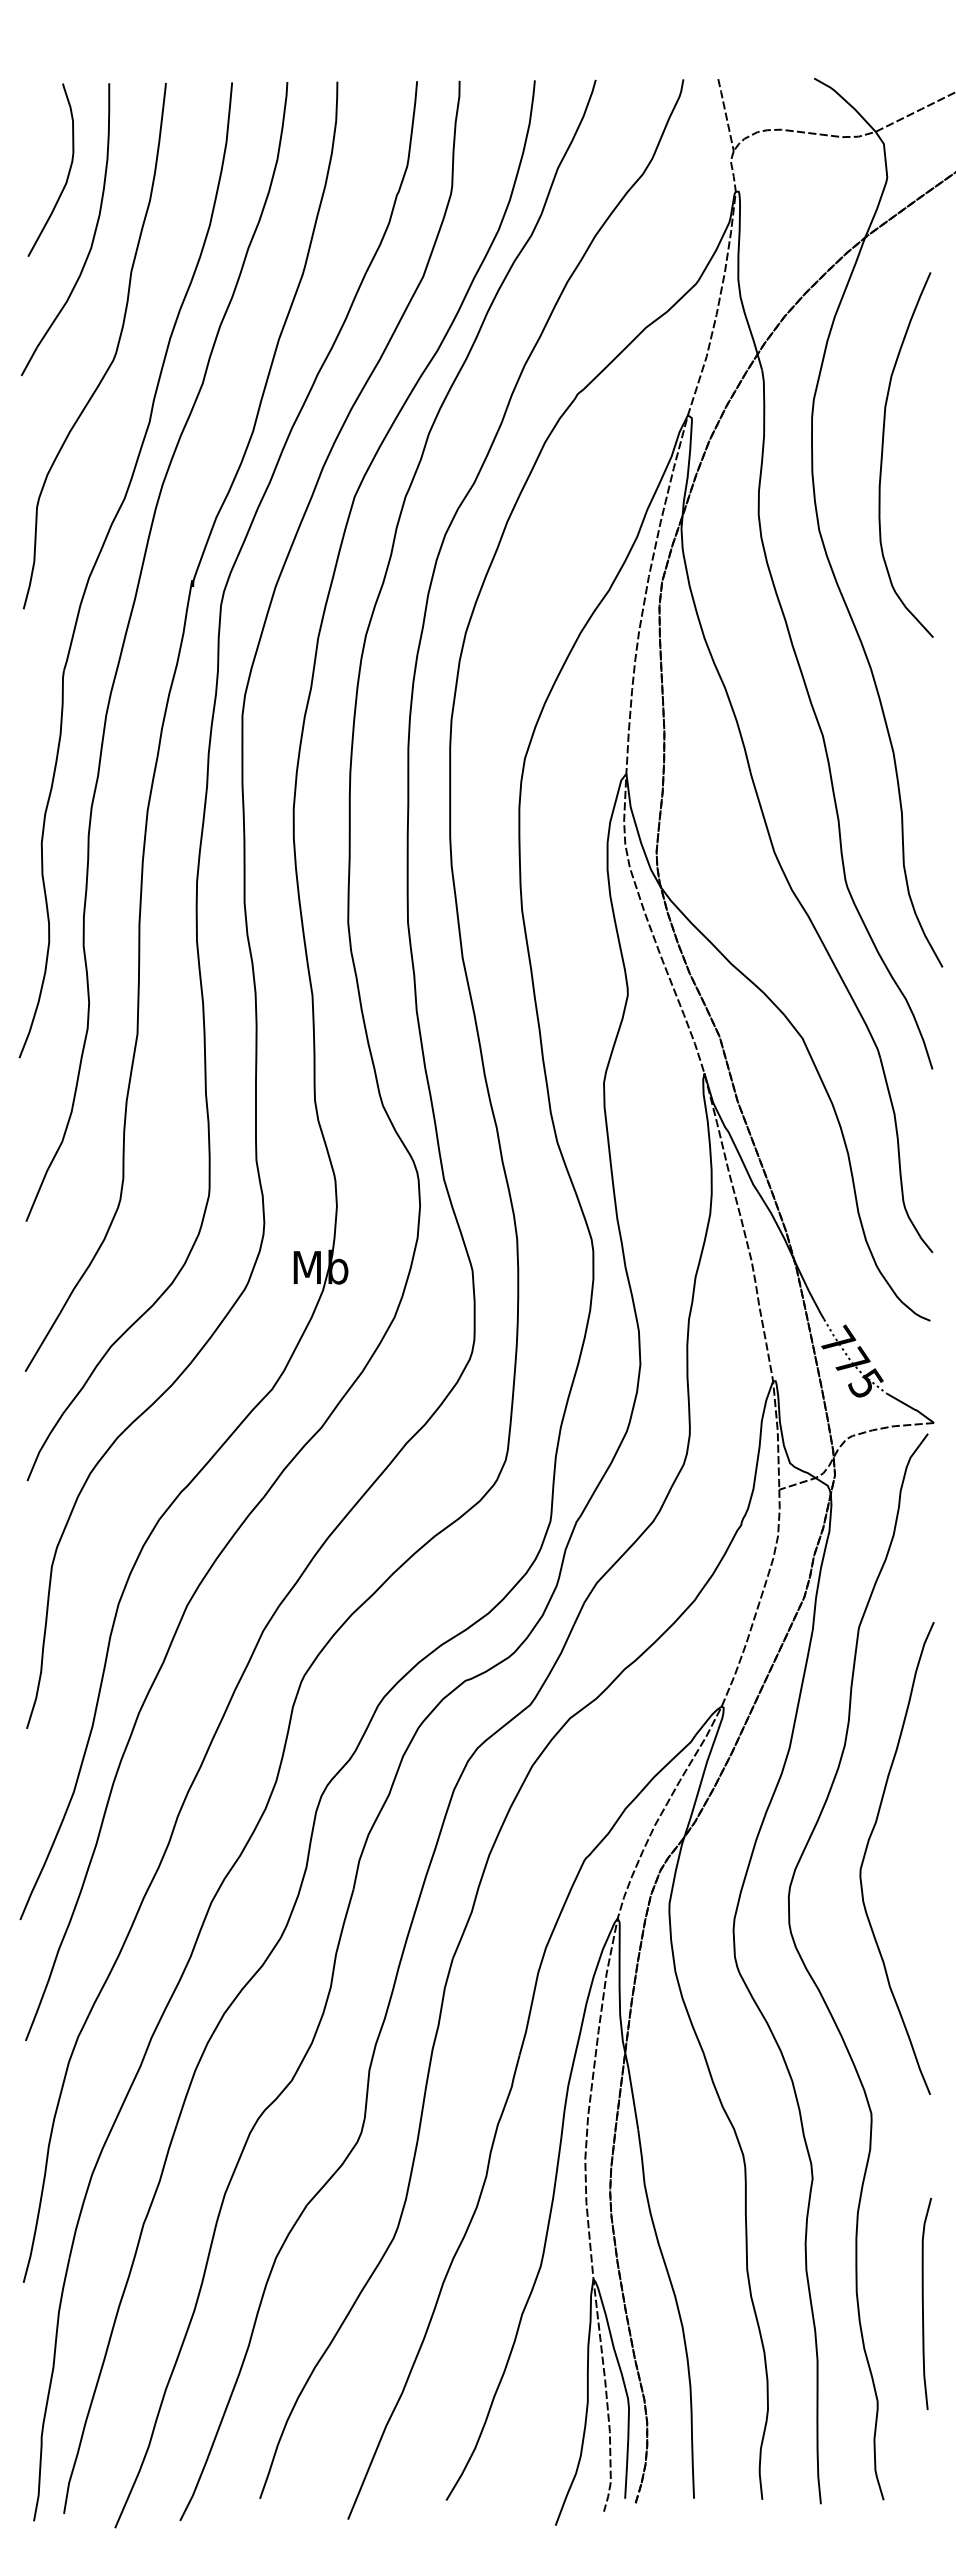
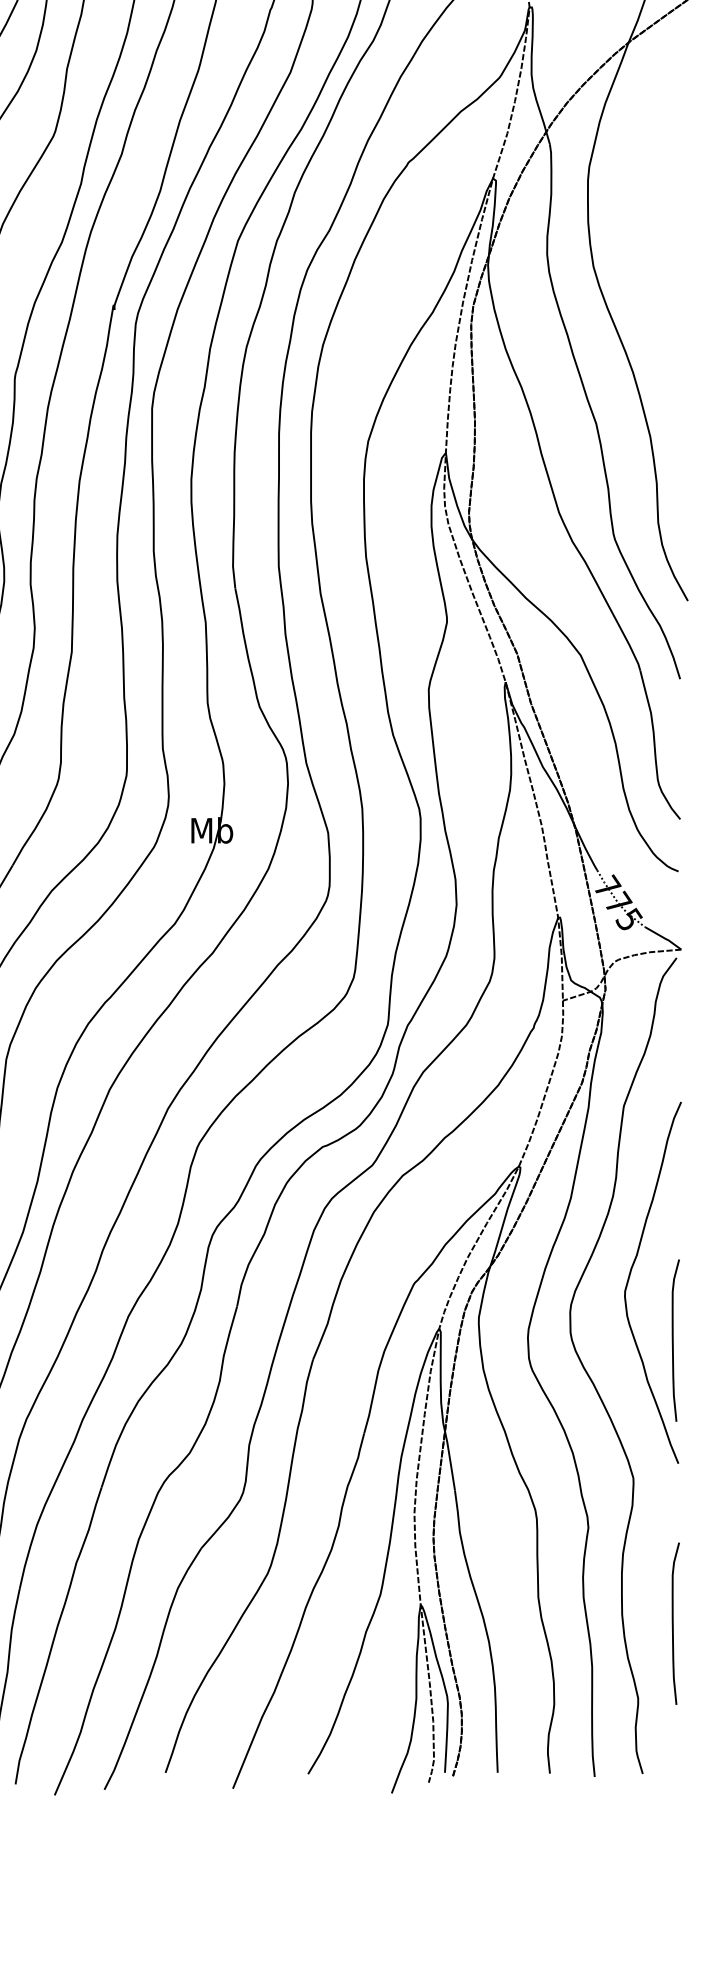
curve: (883, 451) -> (642, 206), removed
curve: (923, 1933) -> (673, 1340), added

